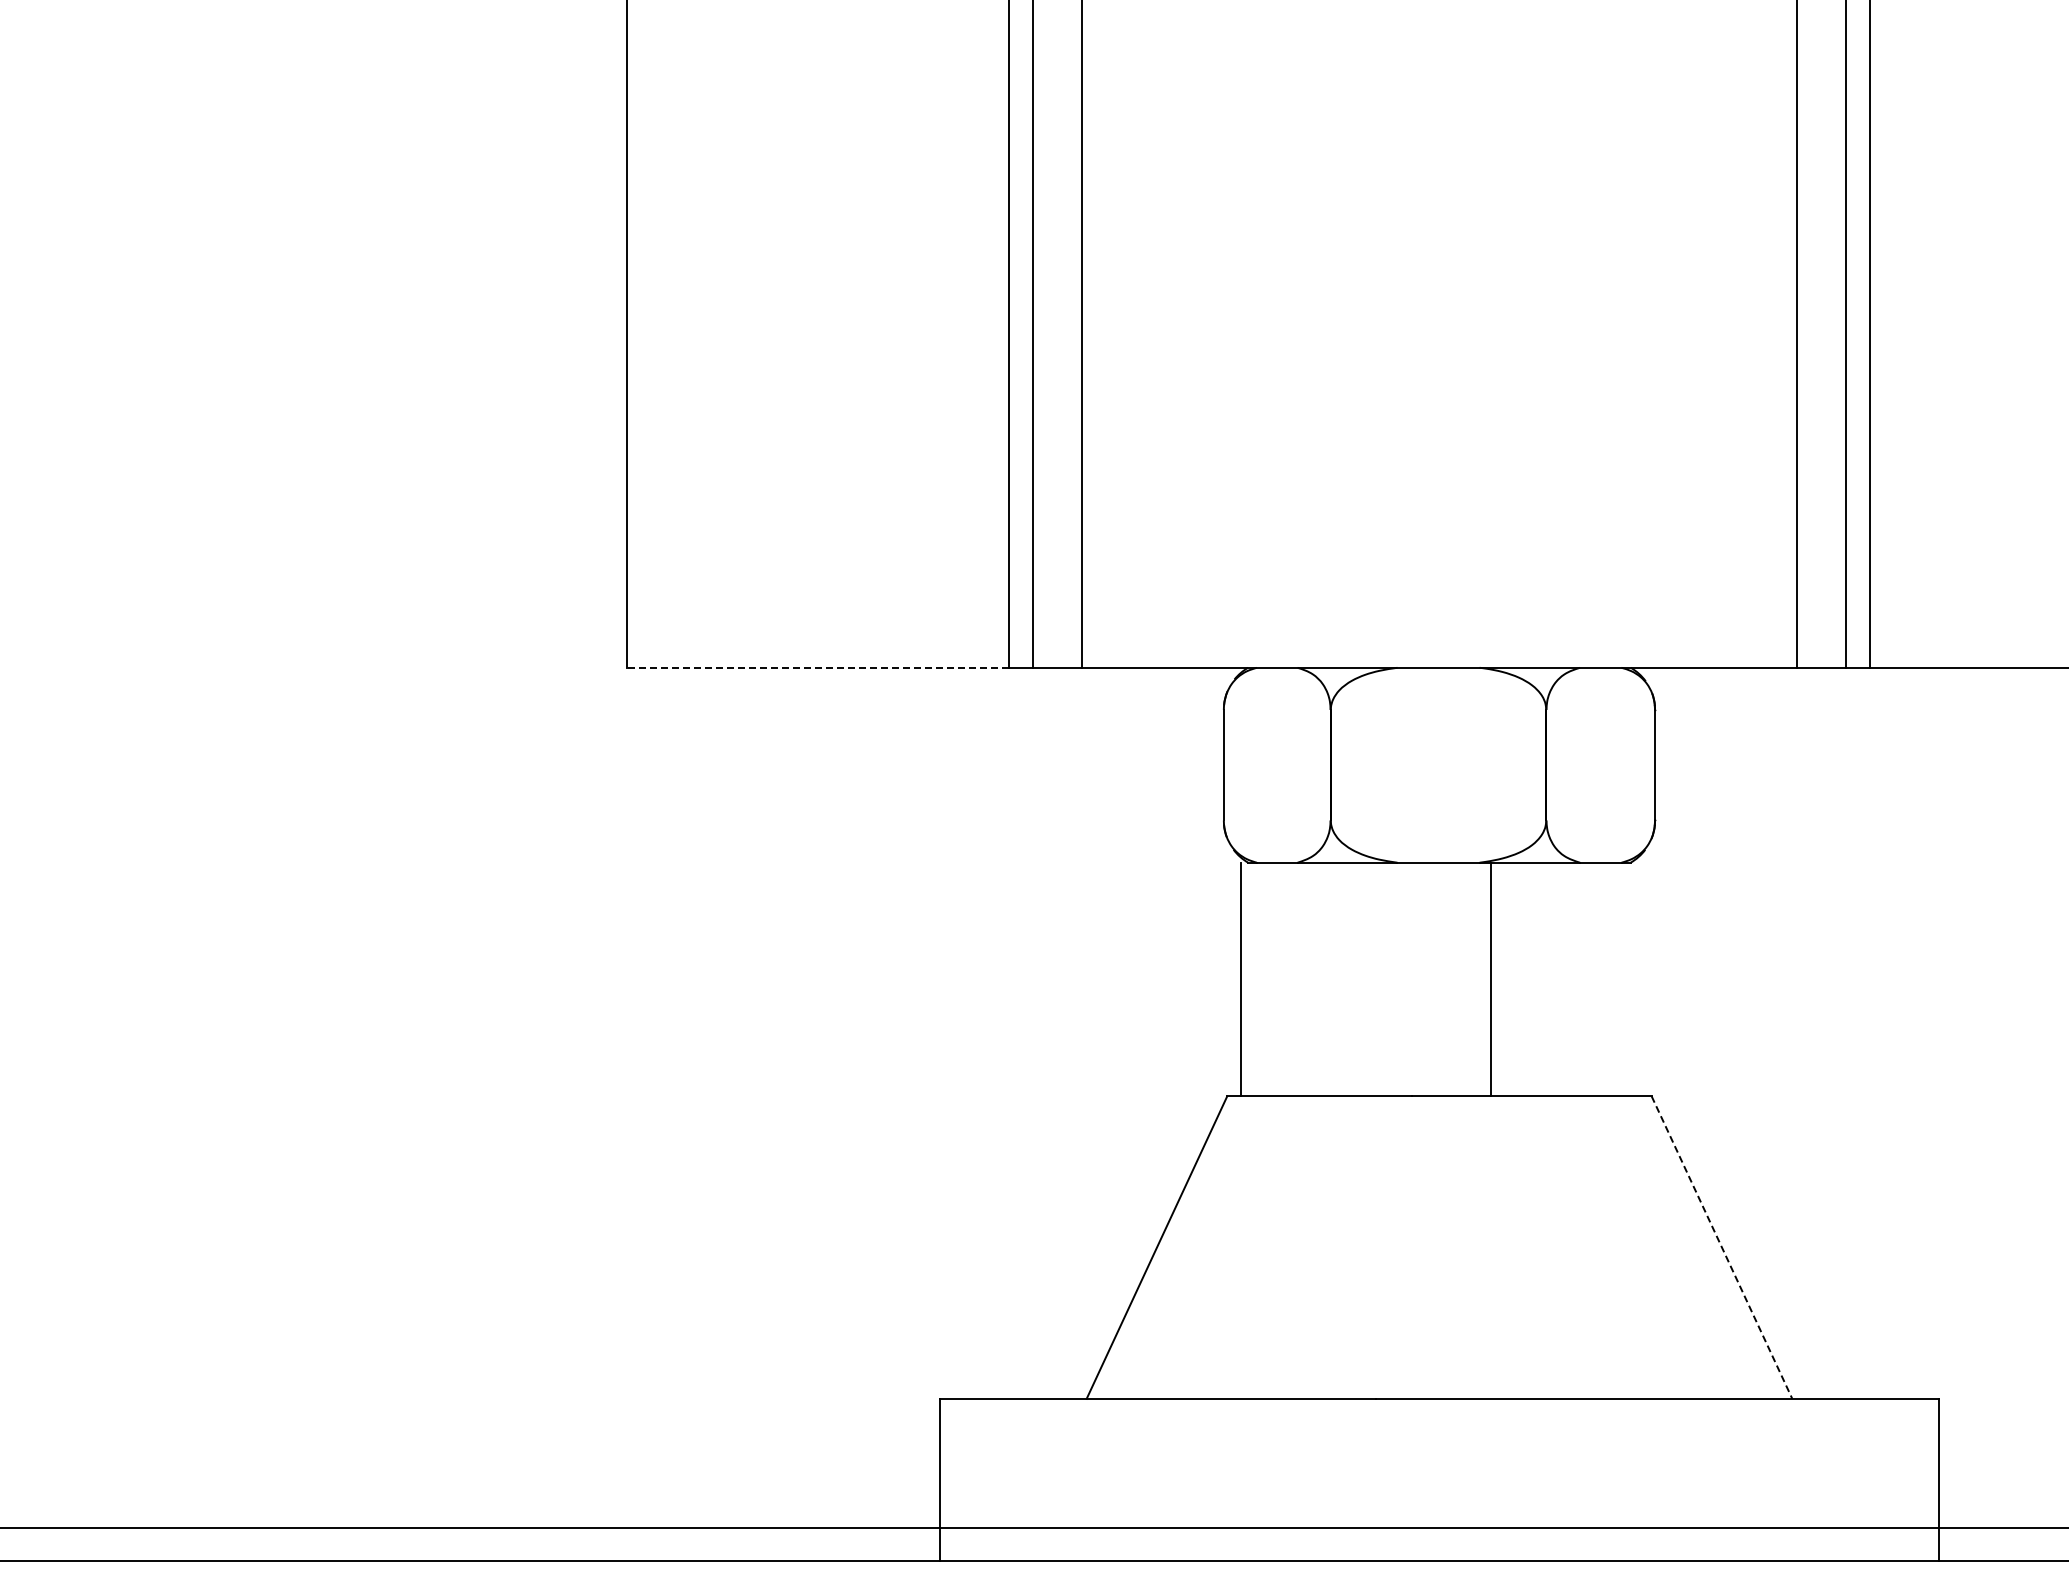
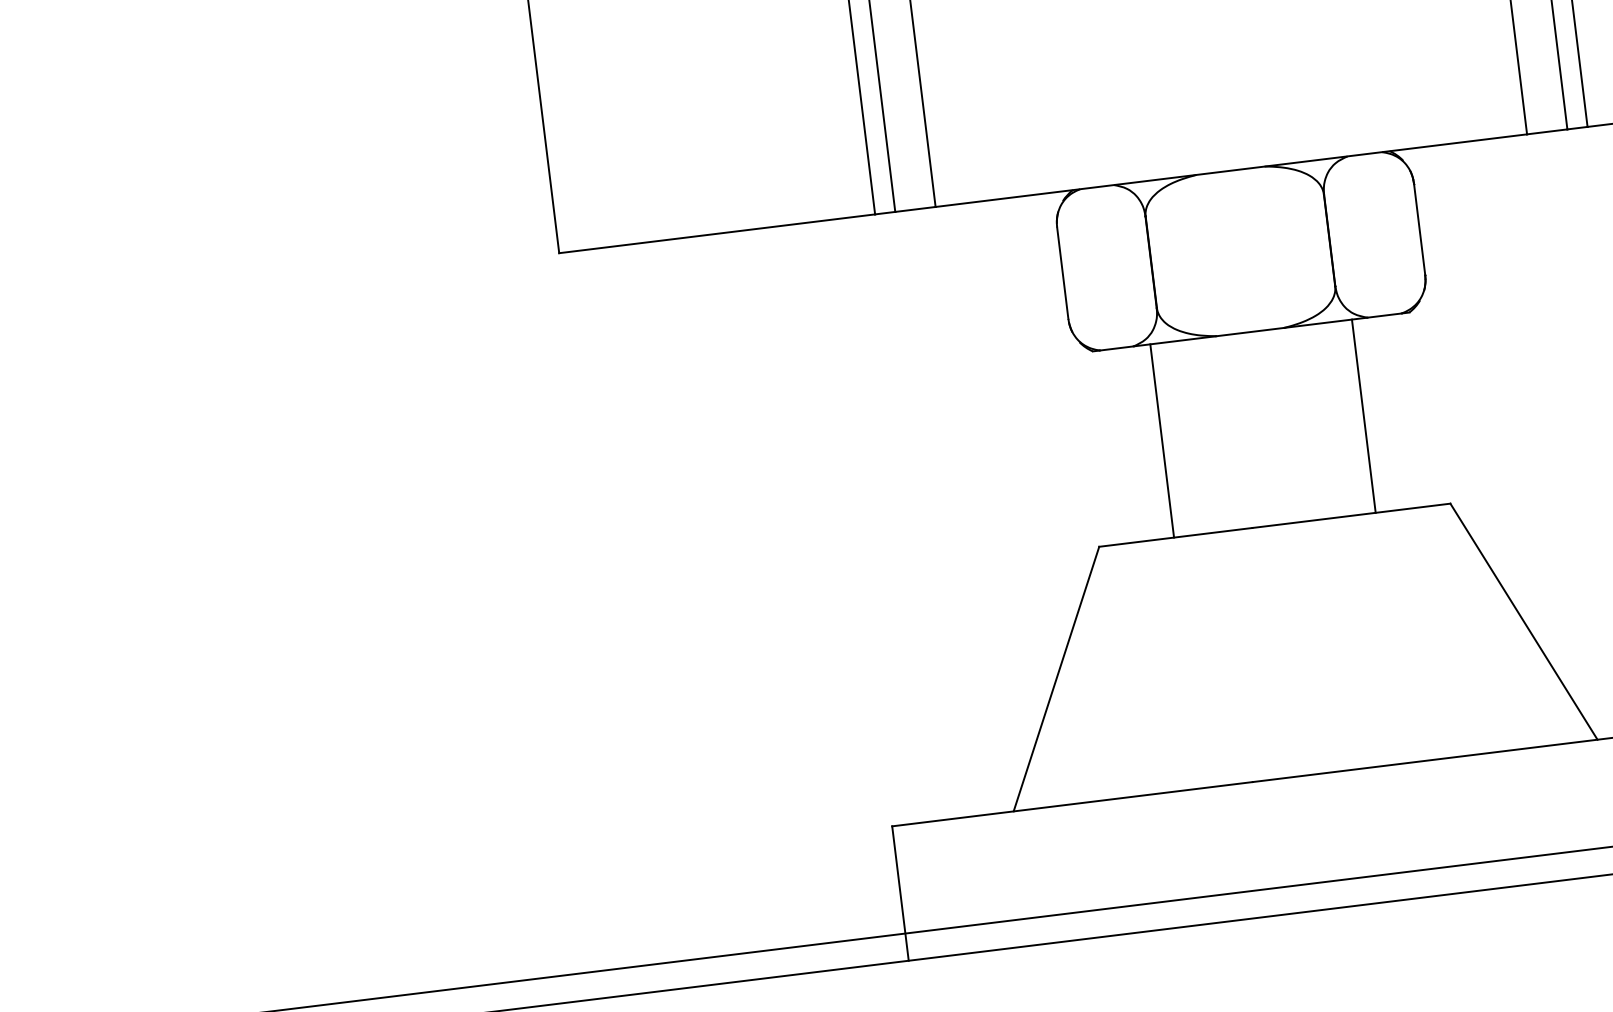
line: (818, 667) -> (717, 233), dashed -> solid
line: (1240, 979) -> (1162, 440), moved
line: (1491, 979) -> (1363, 416), moved
line: (1721, 1247) -> (1523, 621), dashed -> solid

